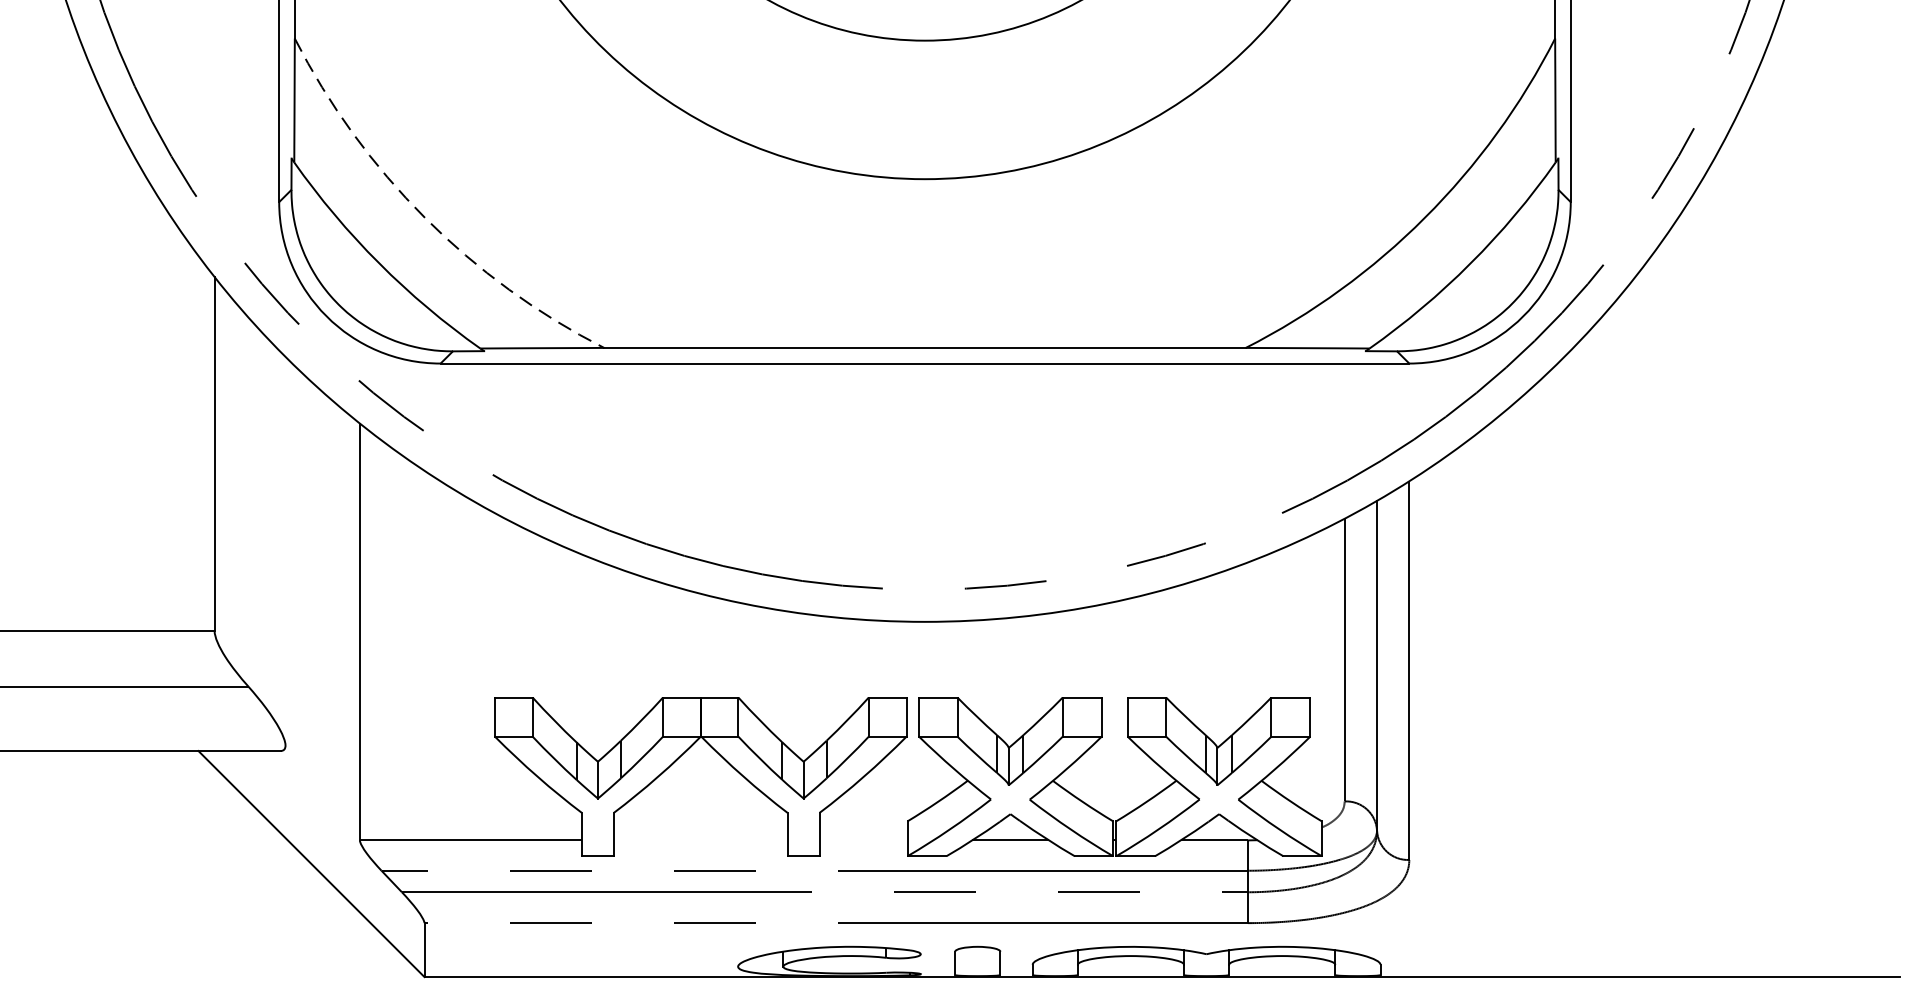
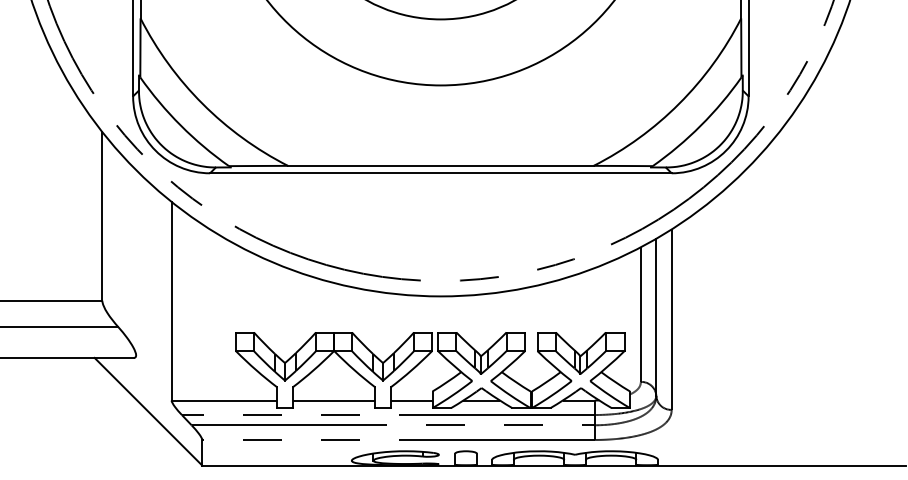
arc: (424, 217) -> (202, 103), dashed -> solid
line: (699, 840) -> (333, 400), added
line: (863, 840) -> (411, 400), added

